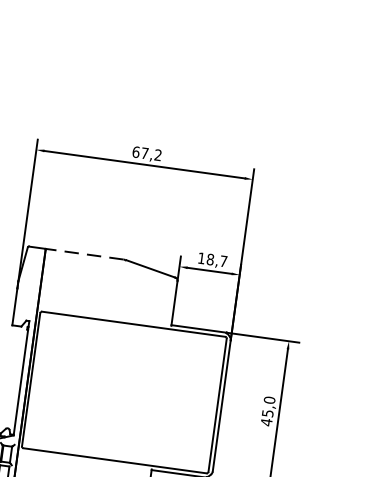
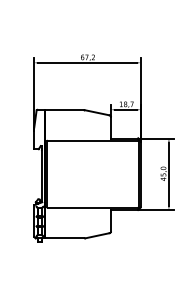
line: (84, 255) -> (64, 110), dashed -> solid

